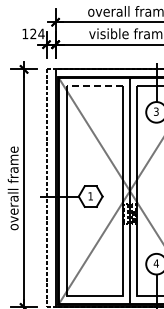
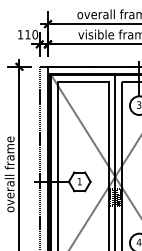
text: (37, 33) -> (31, 34), 124 -> 110
line: (94, 85) -> (83, 81), dashed -> solid

